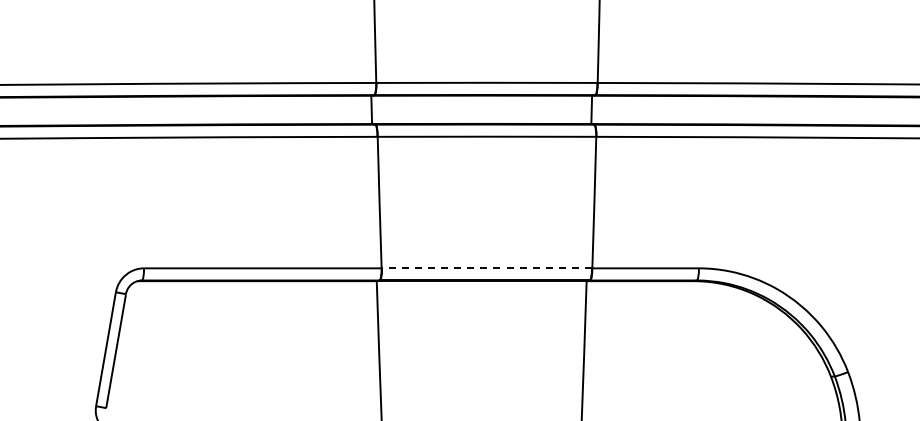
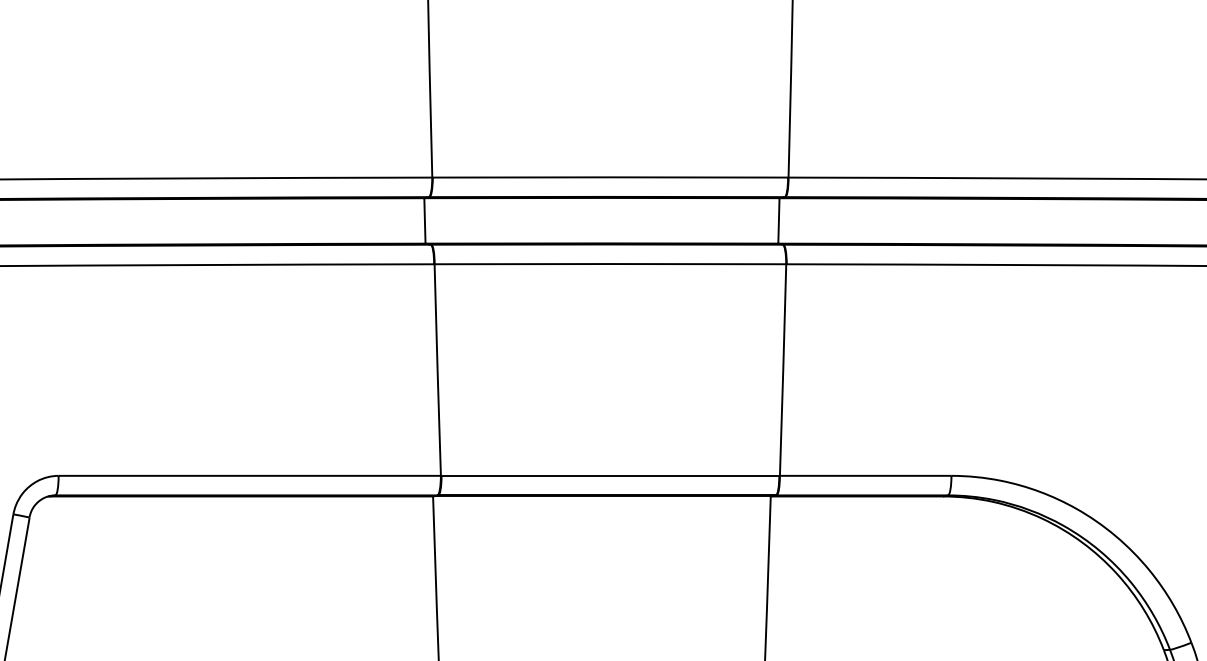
line: (486, 268) -> (609, 476), dashed -> solid

